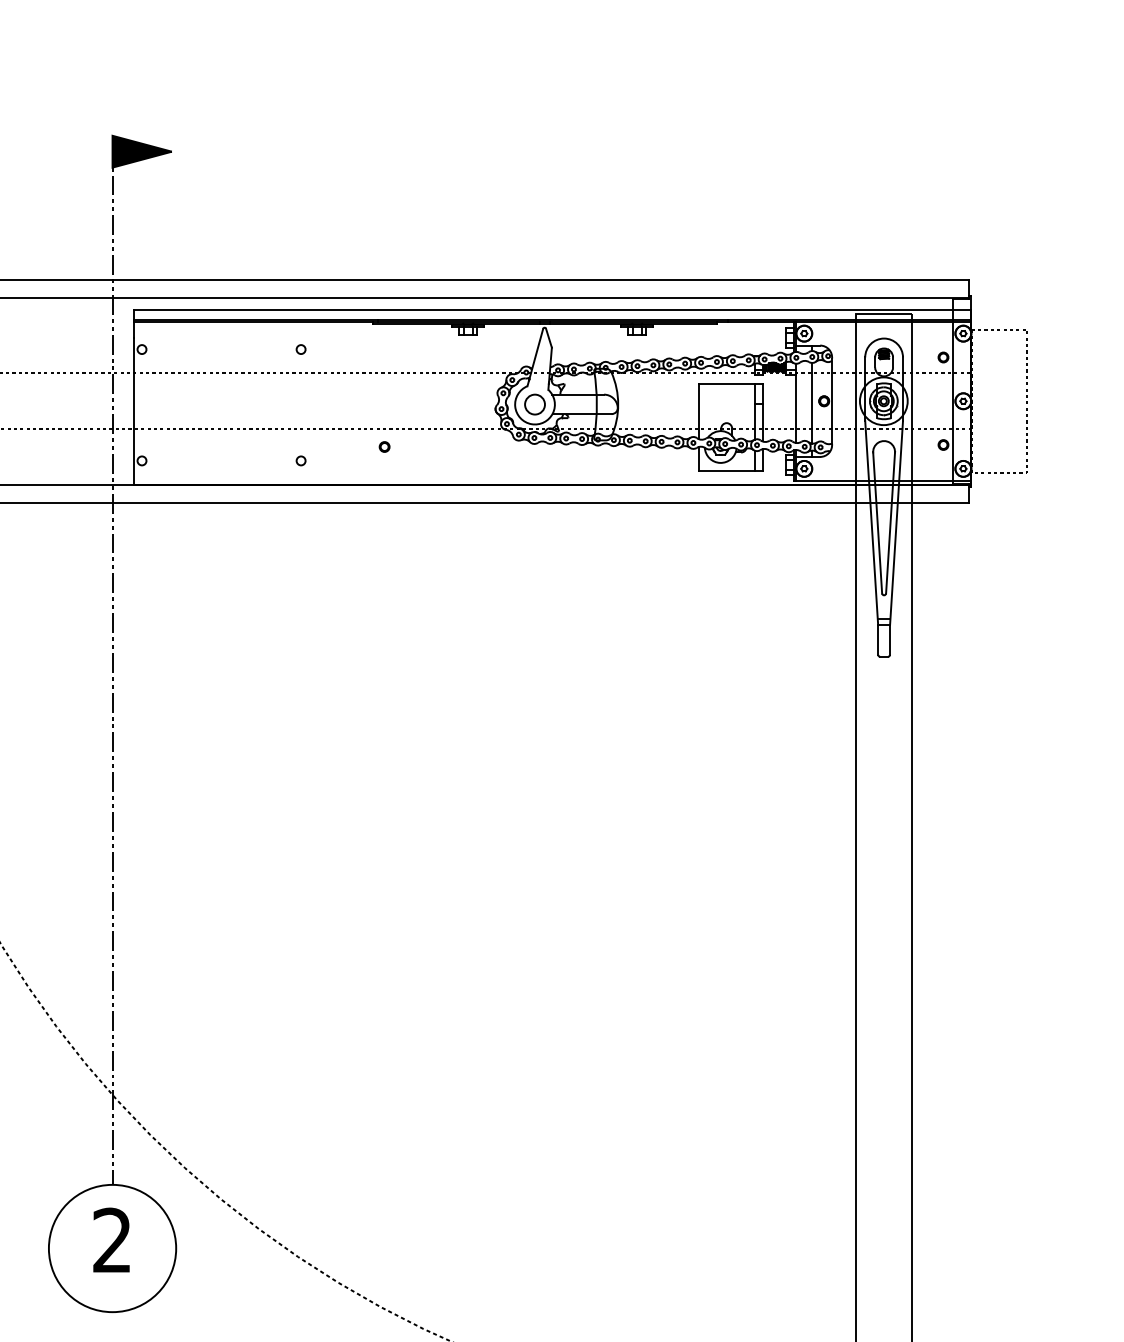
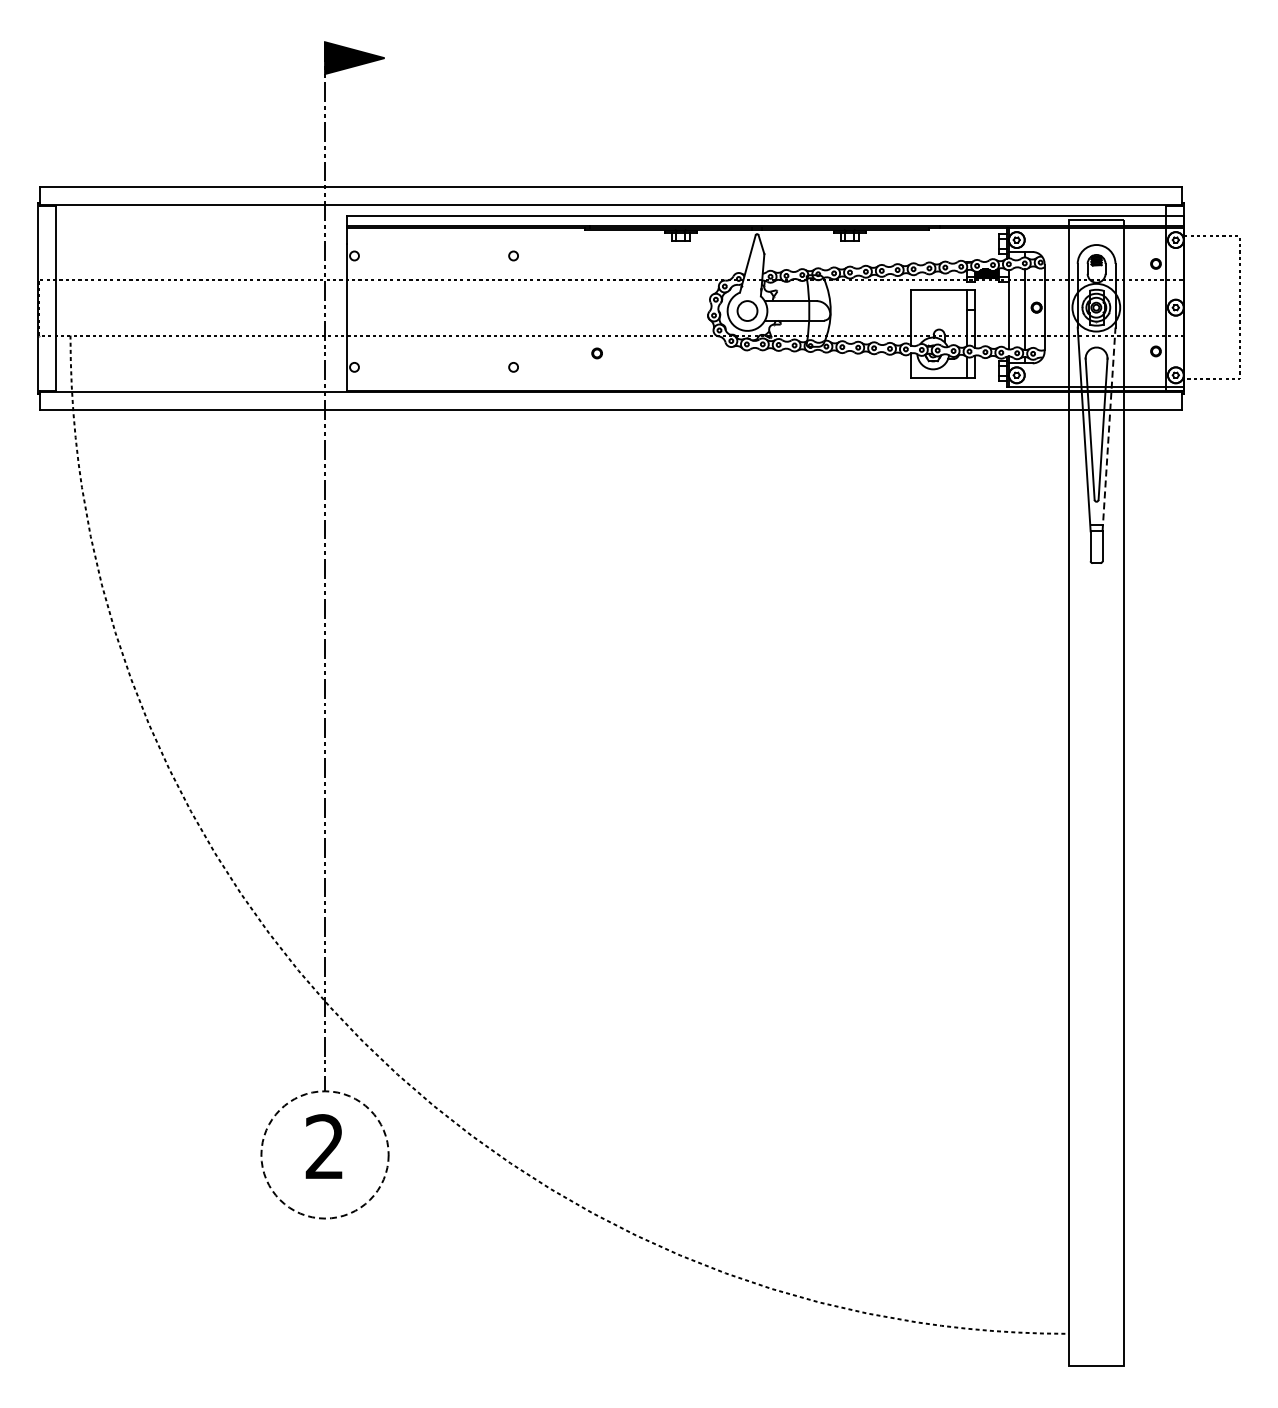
line: (897, 522) -> (1109, 428), solid -> dashed
circle: (112, 1248) -> (324, 1154), solid -> dashed

